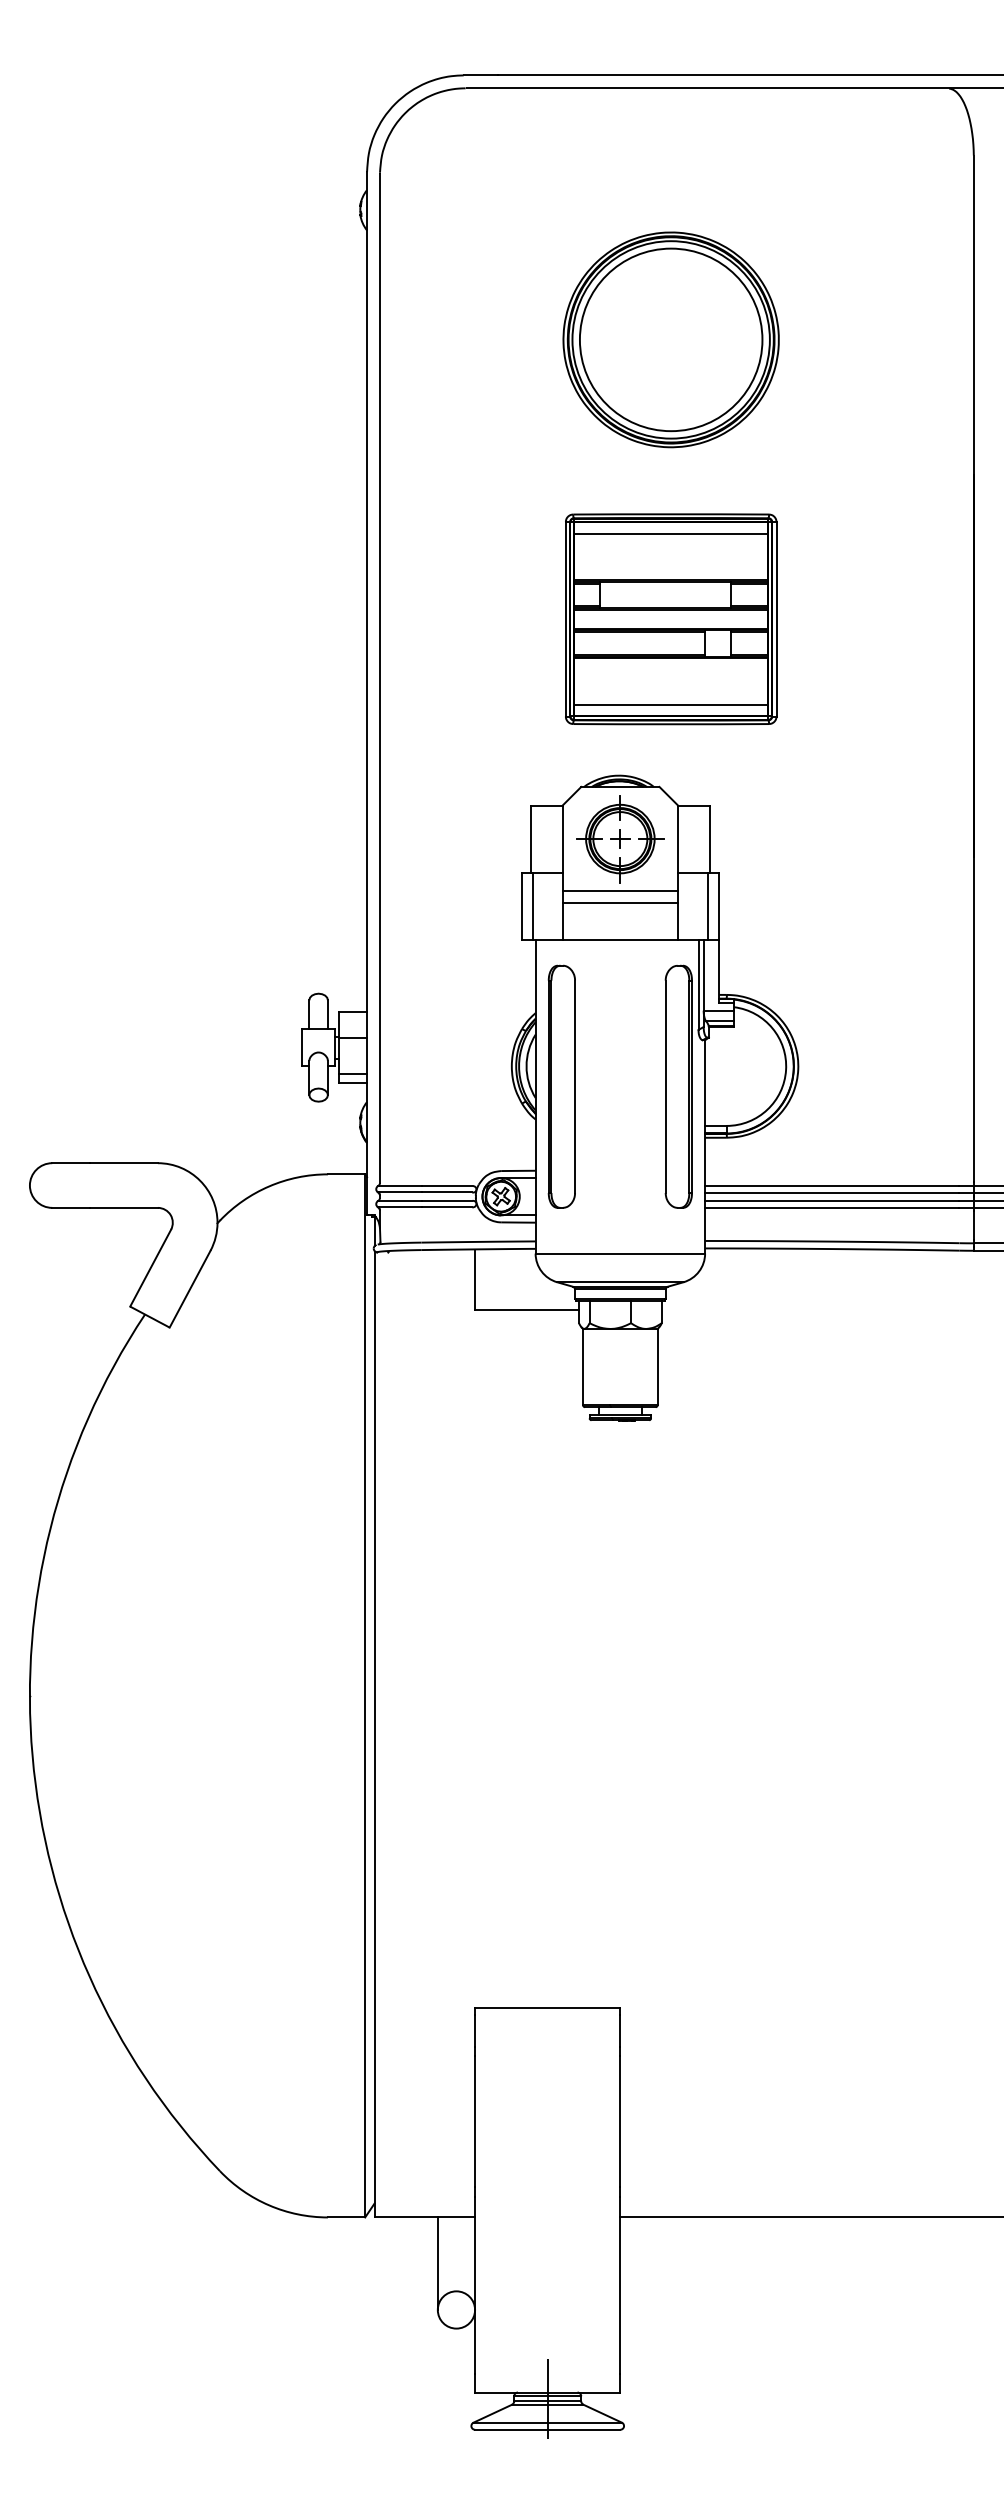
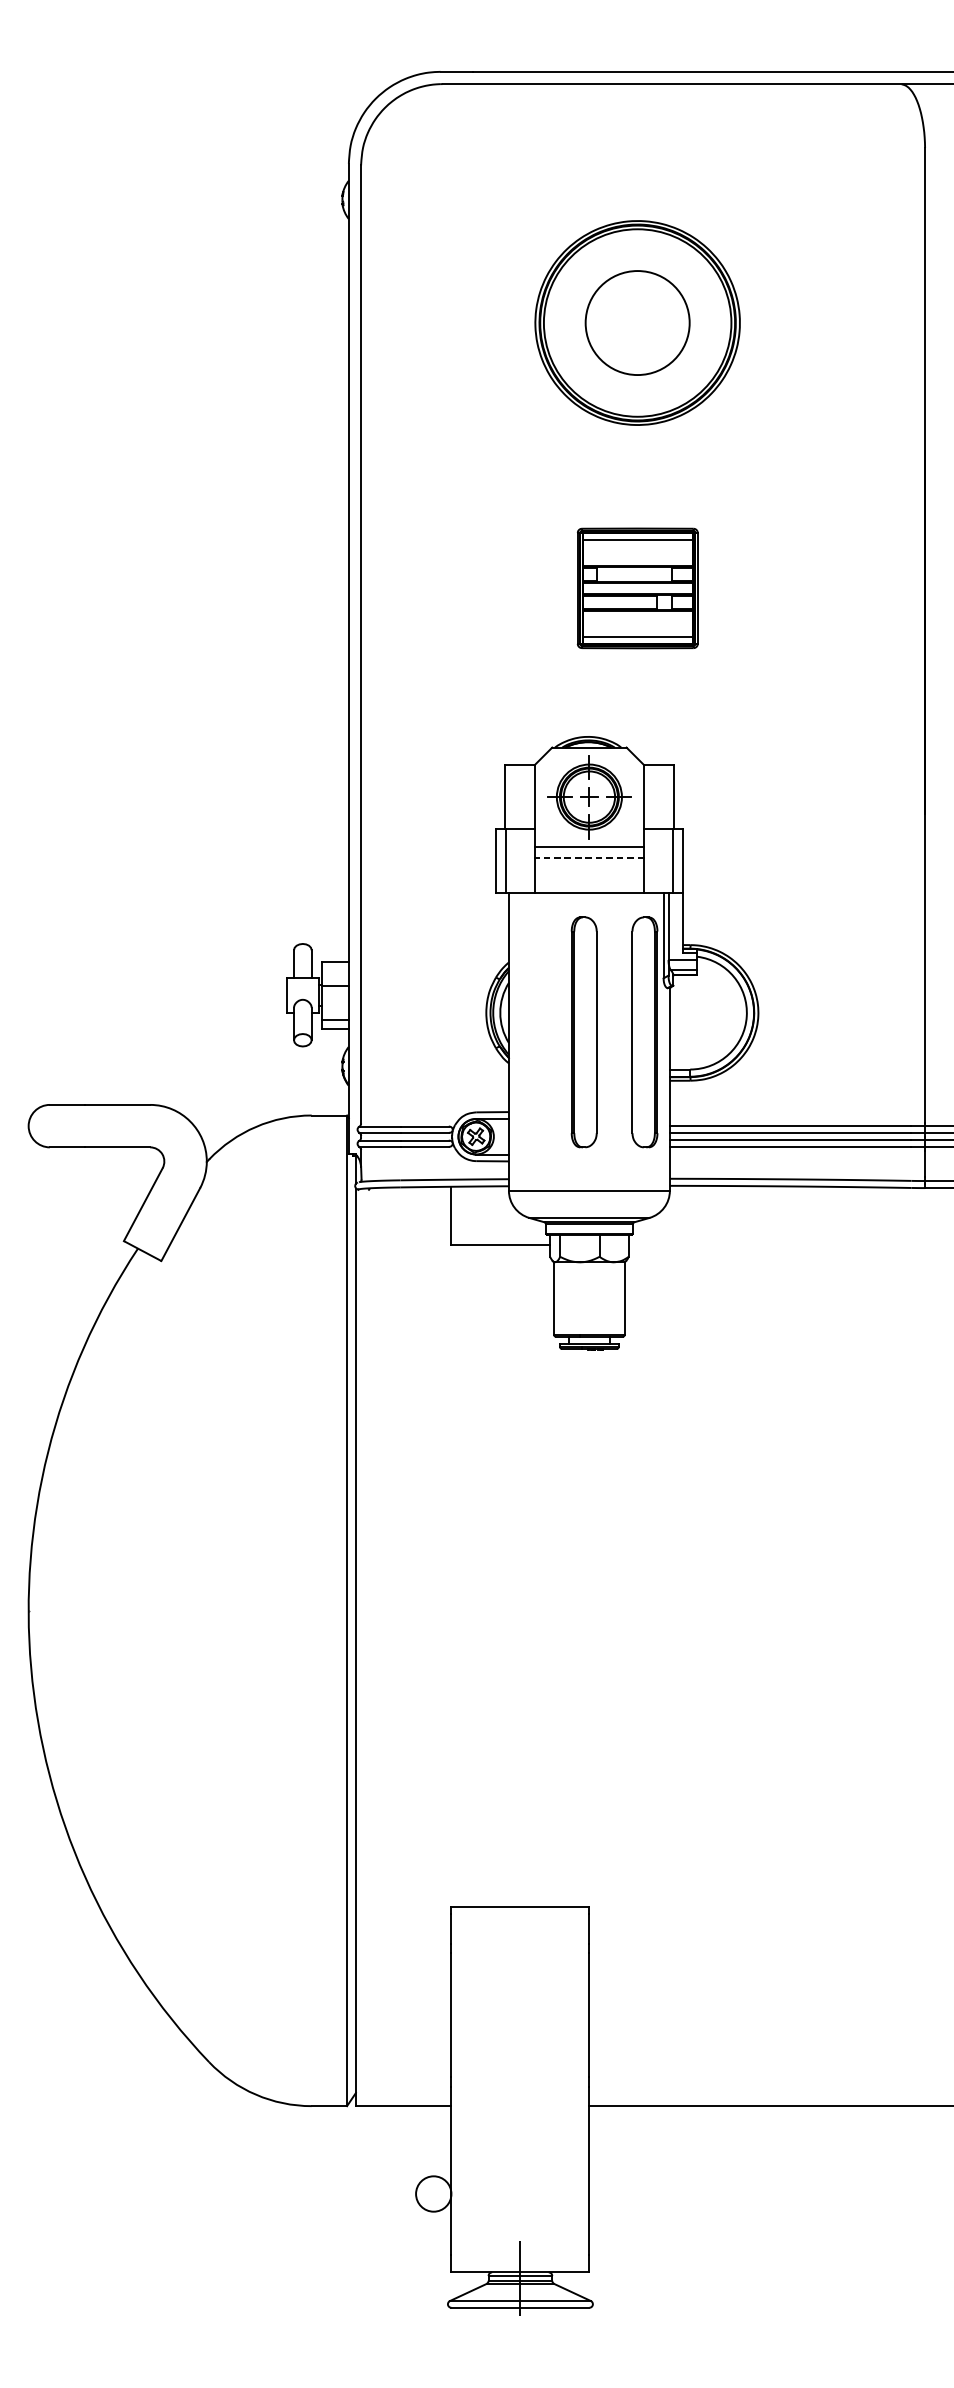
circle: (670, 339) -> (637, 322), size x0.6
part: (671, 619) -> (637, 588), size x0.6
line: (620, 903) -> (589, 858), solid -> dashed
part: (561, 1086) -> (583, 1032), moved
line: (437, 2263) -> (415, 2149), removed

